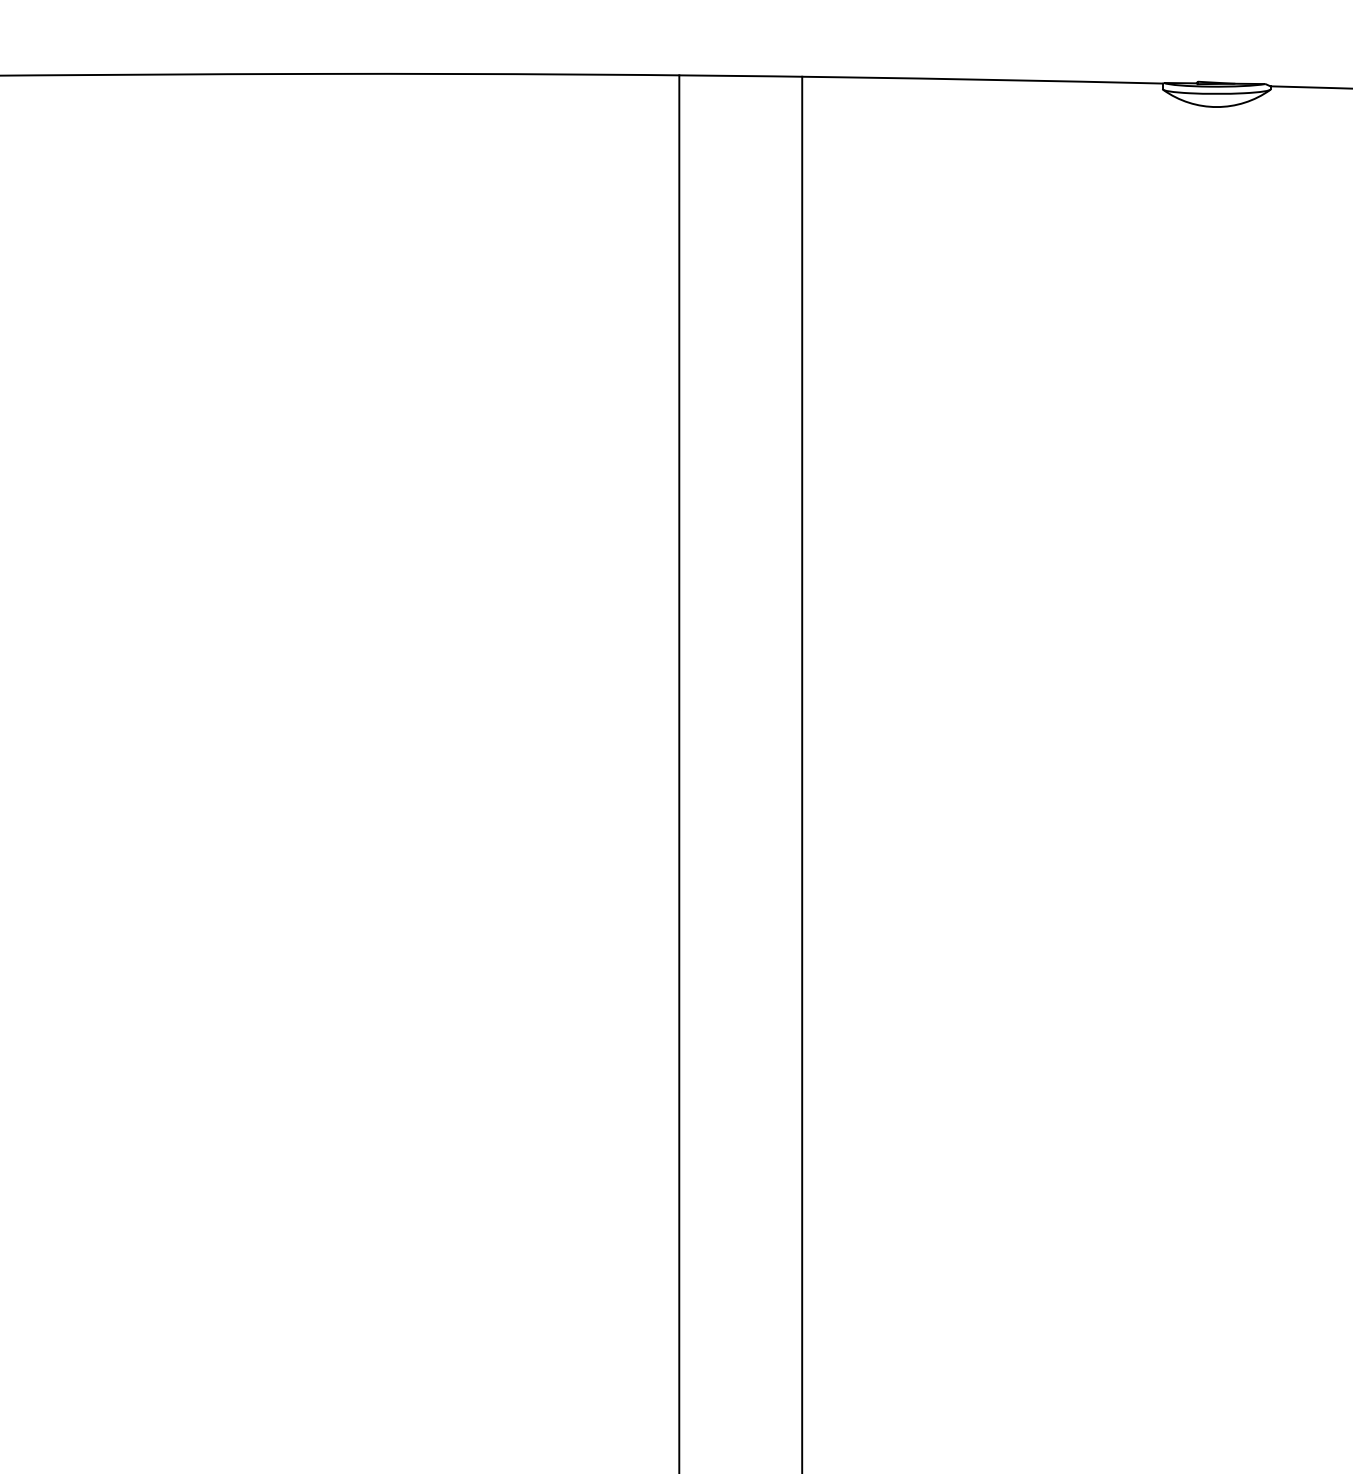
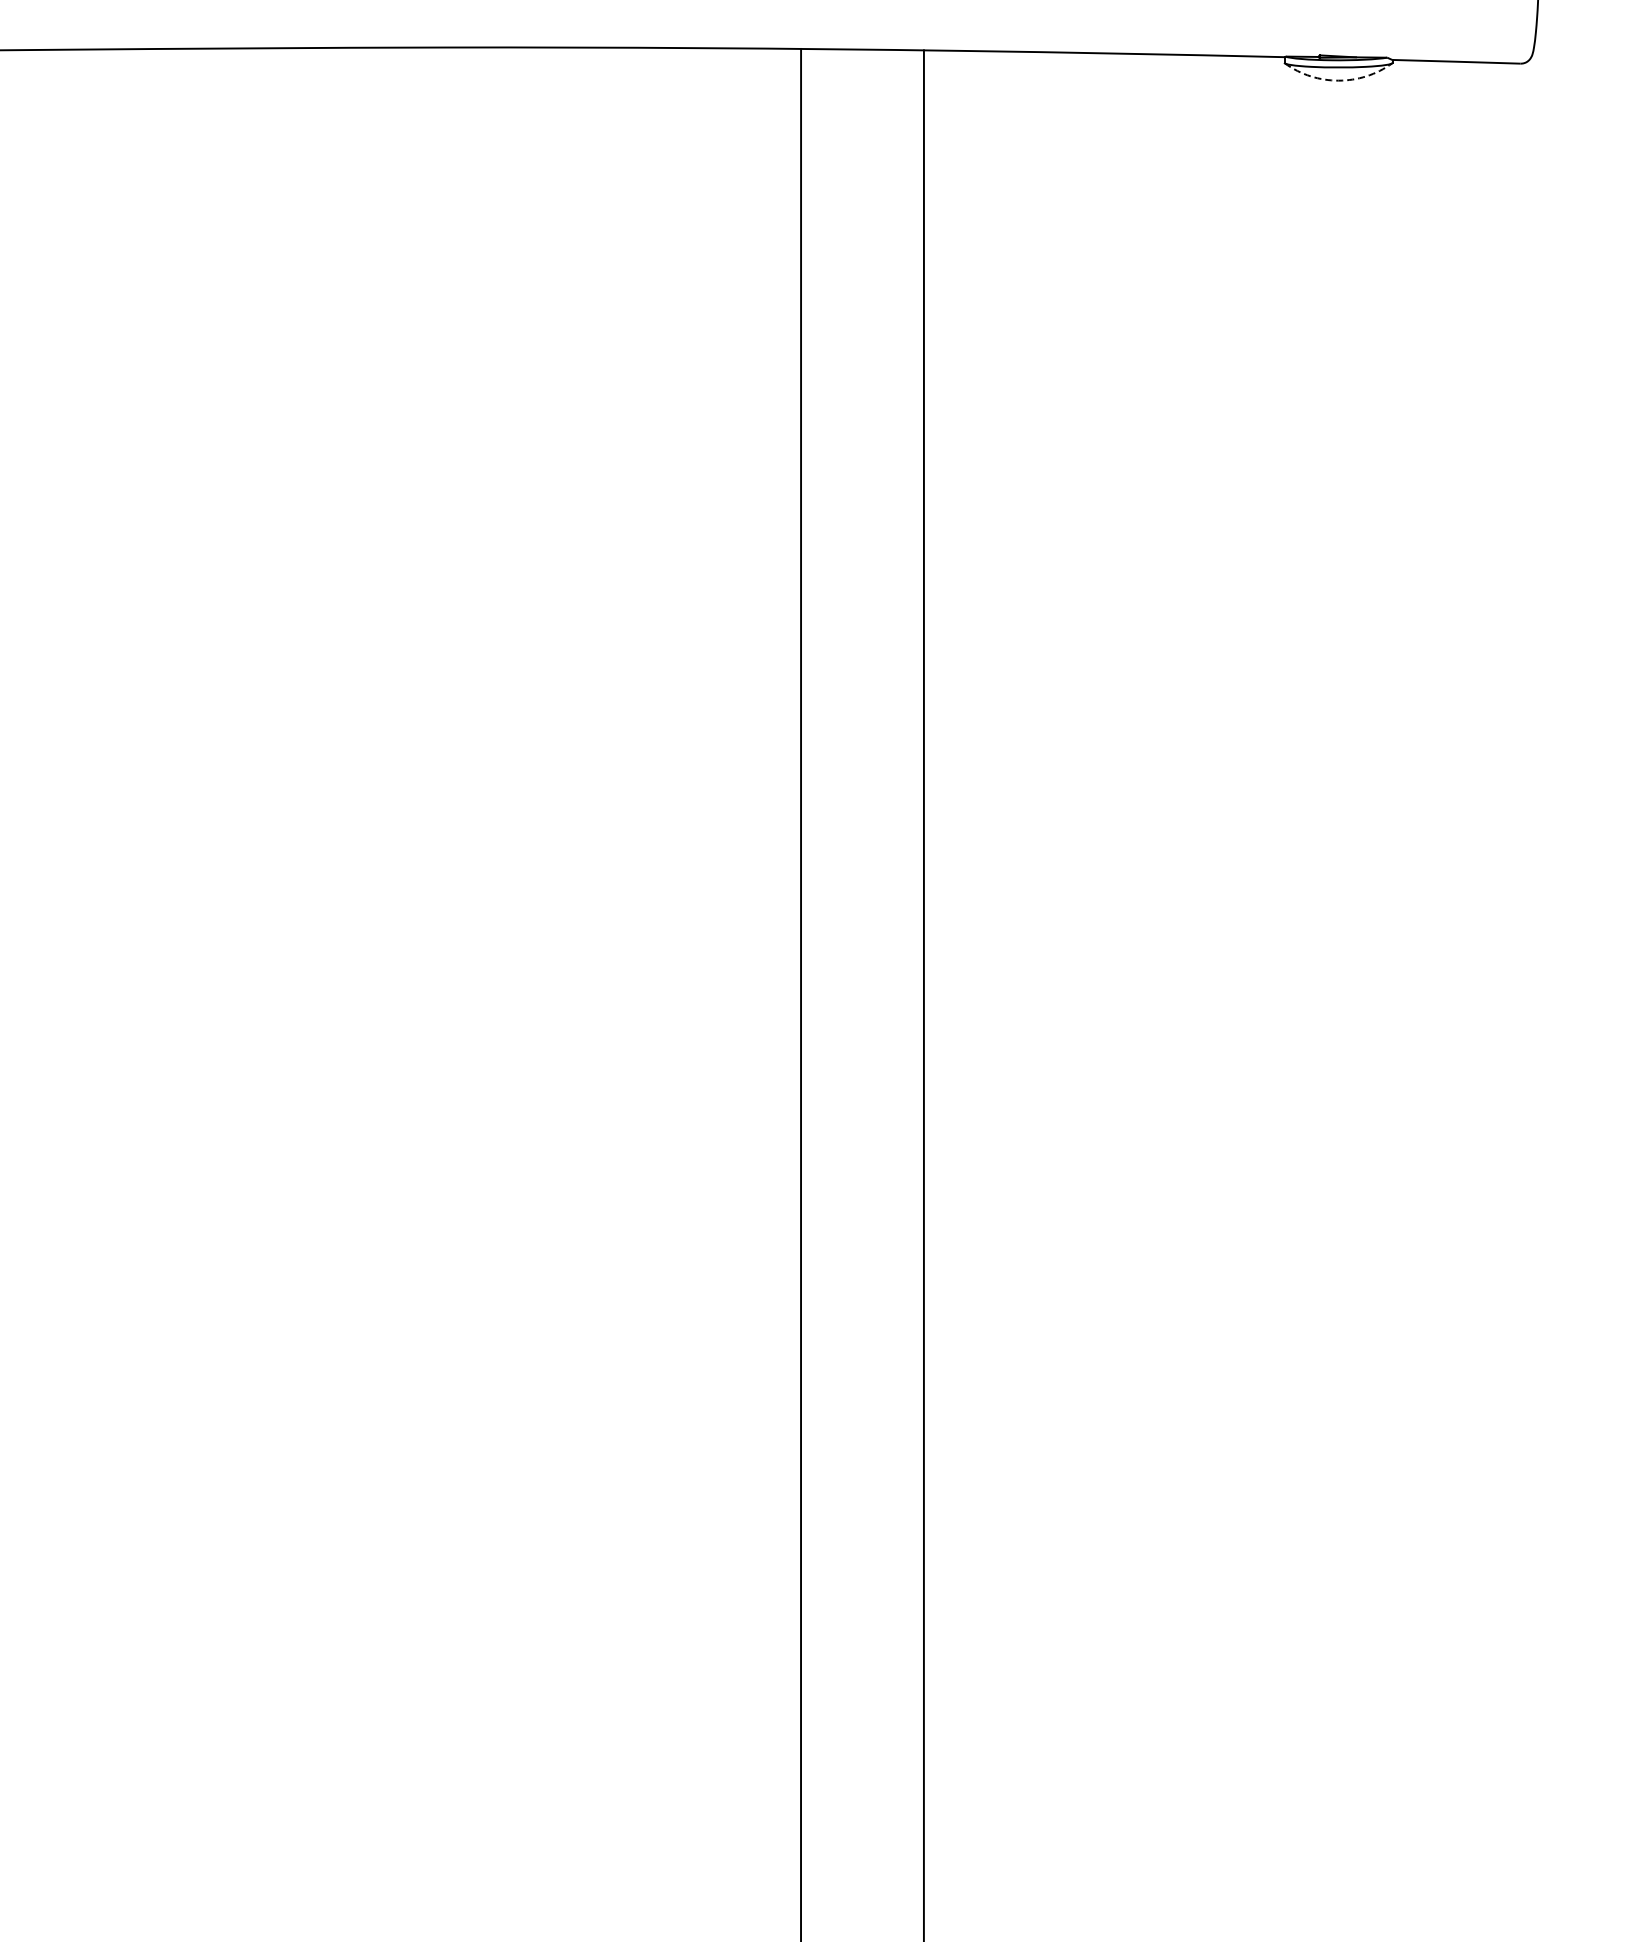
arc: (1216, 106) -> (1338, 80), solid -> dashed

